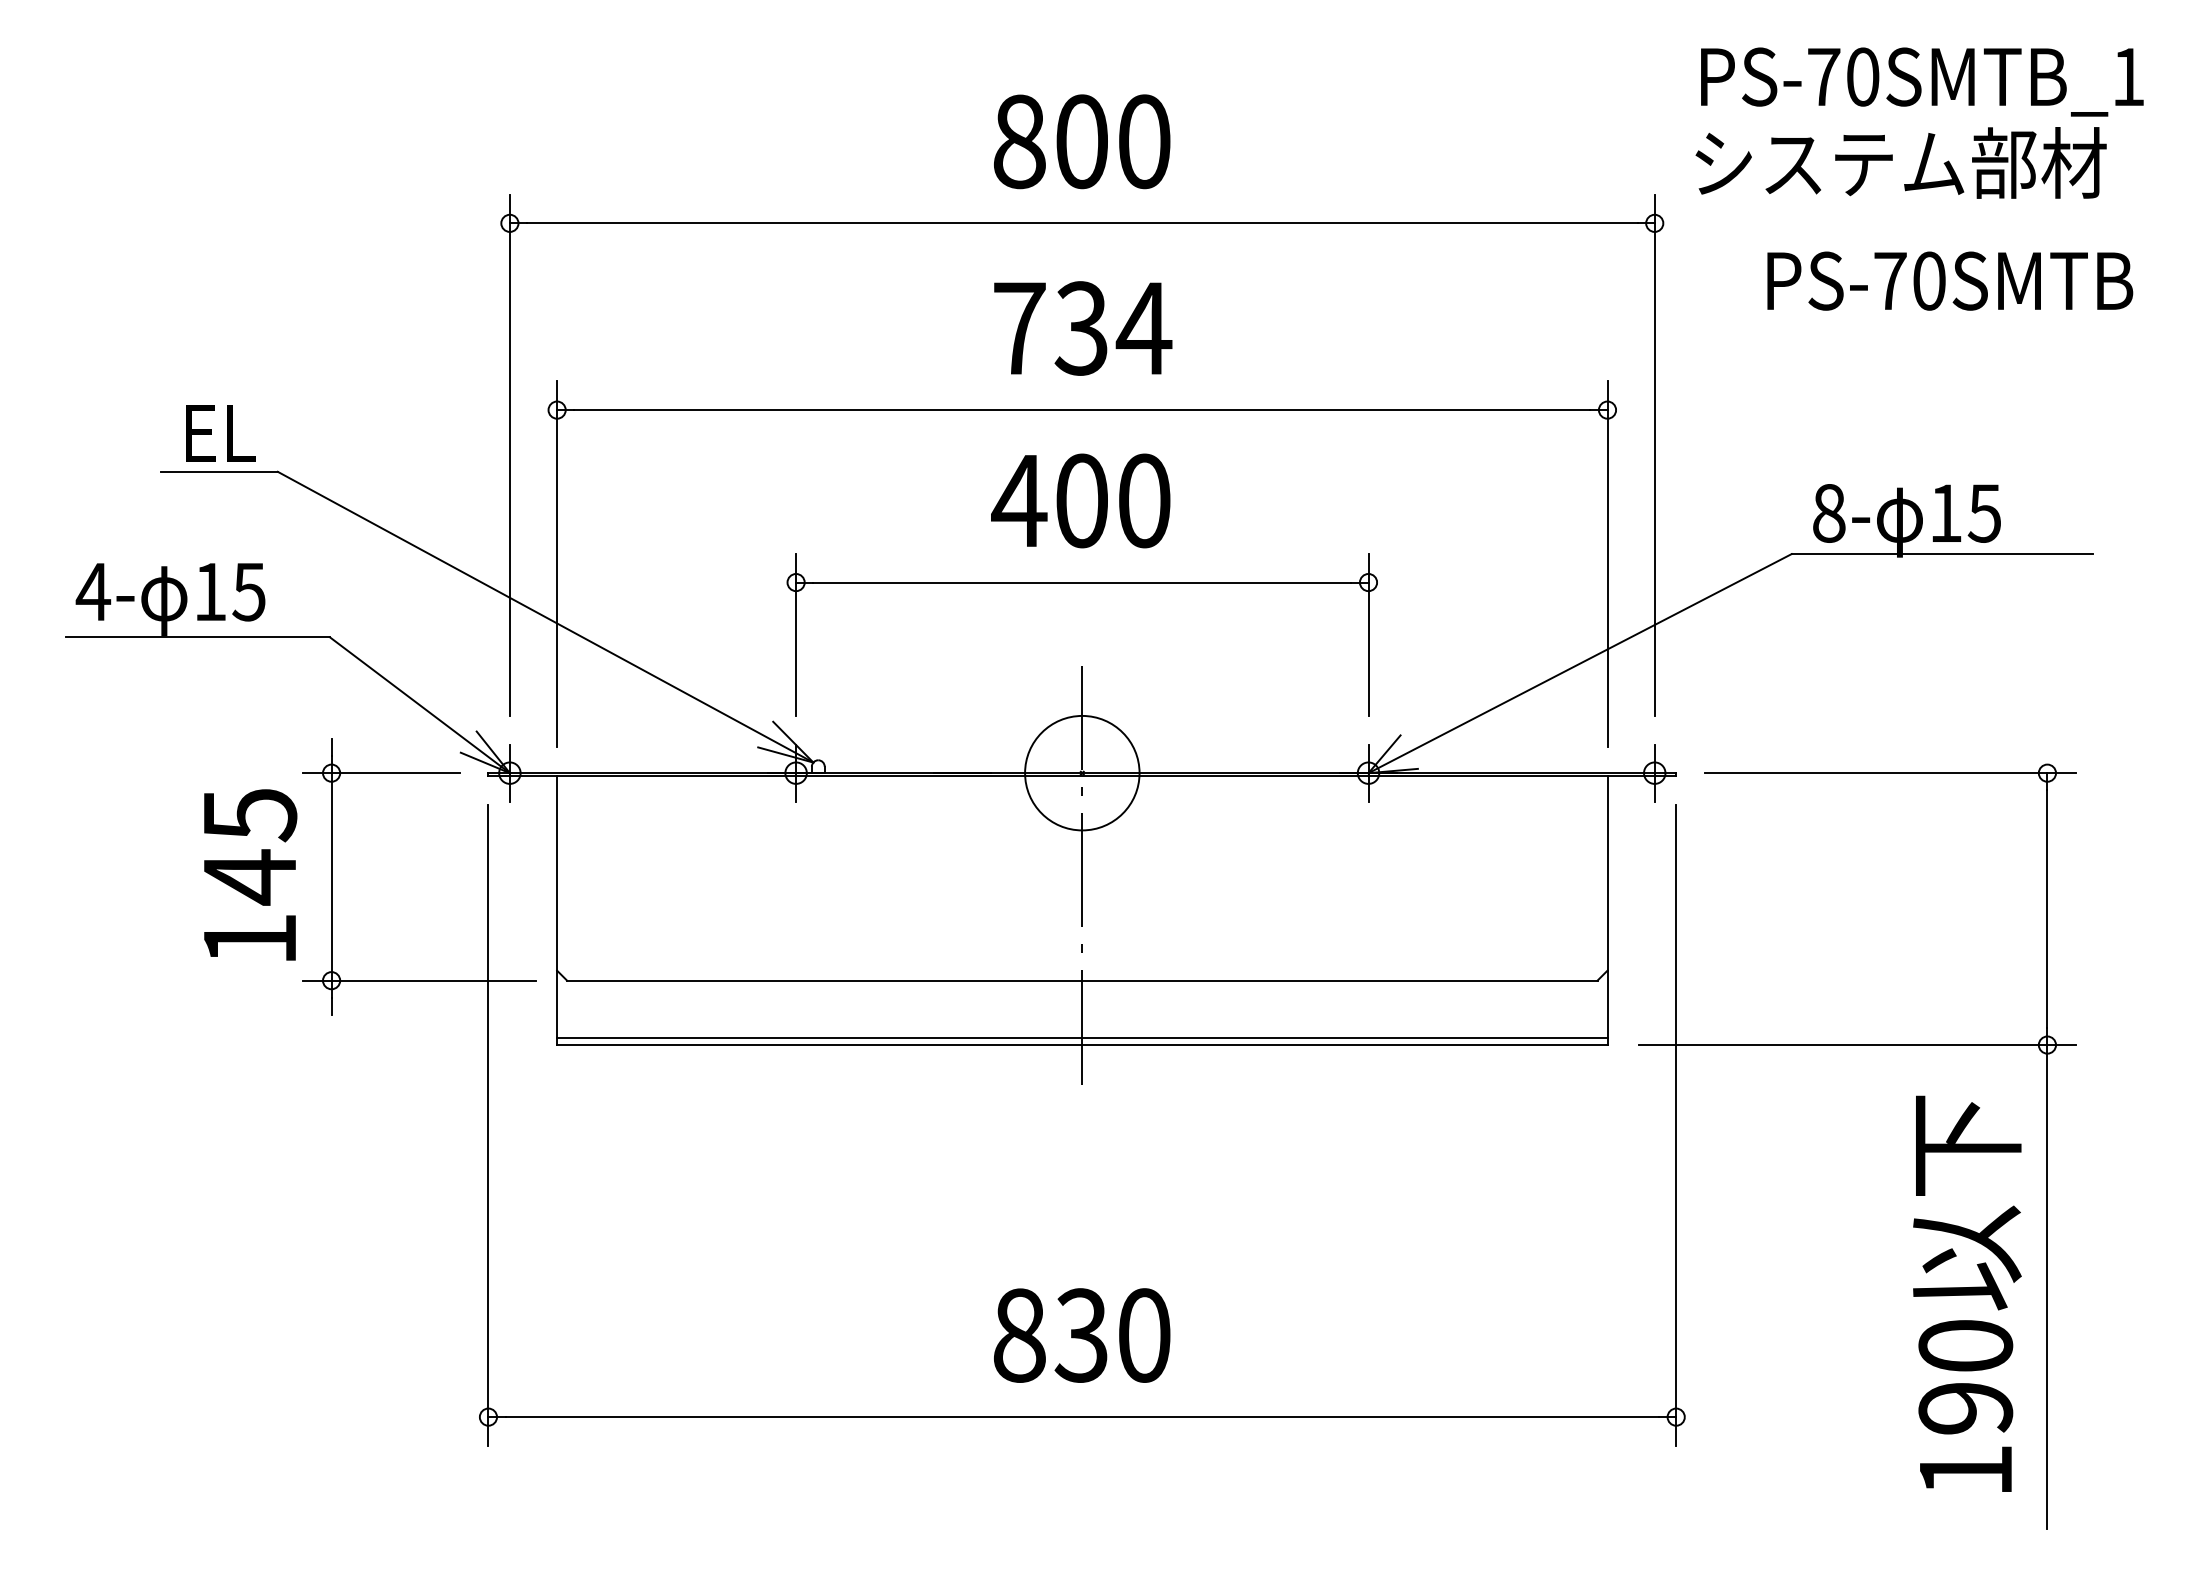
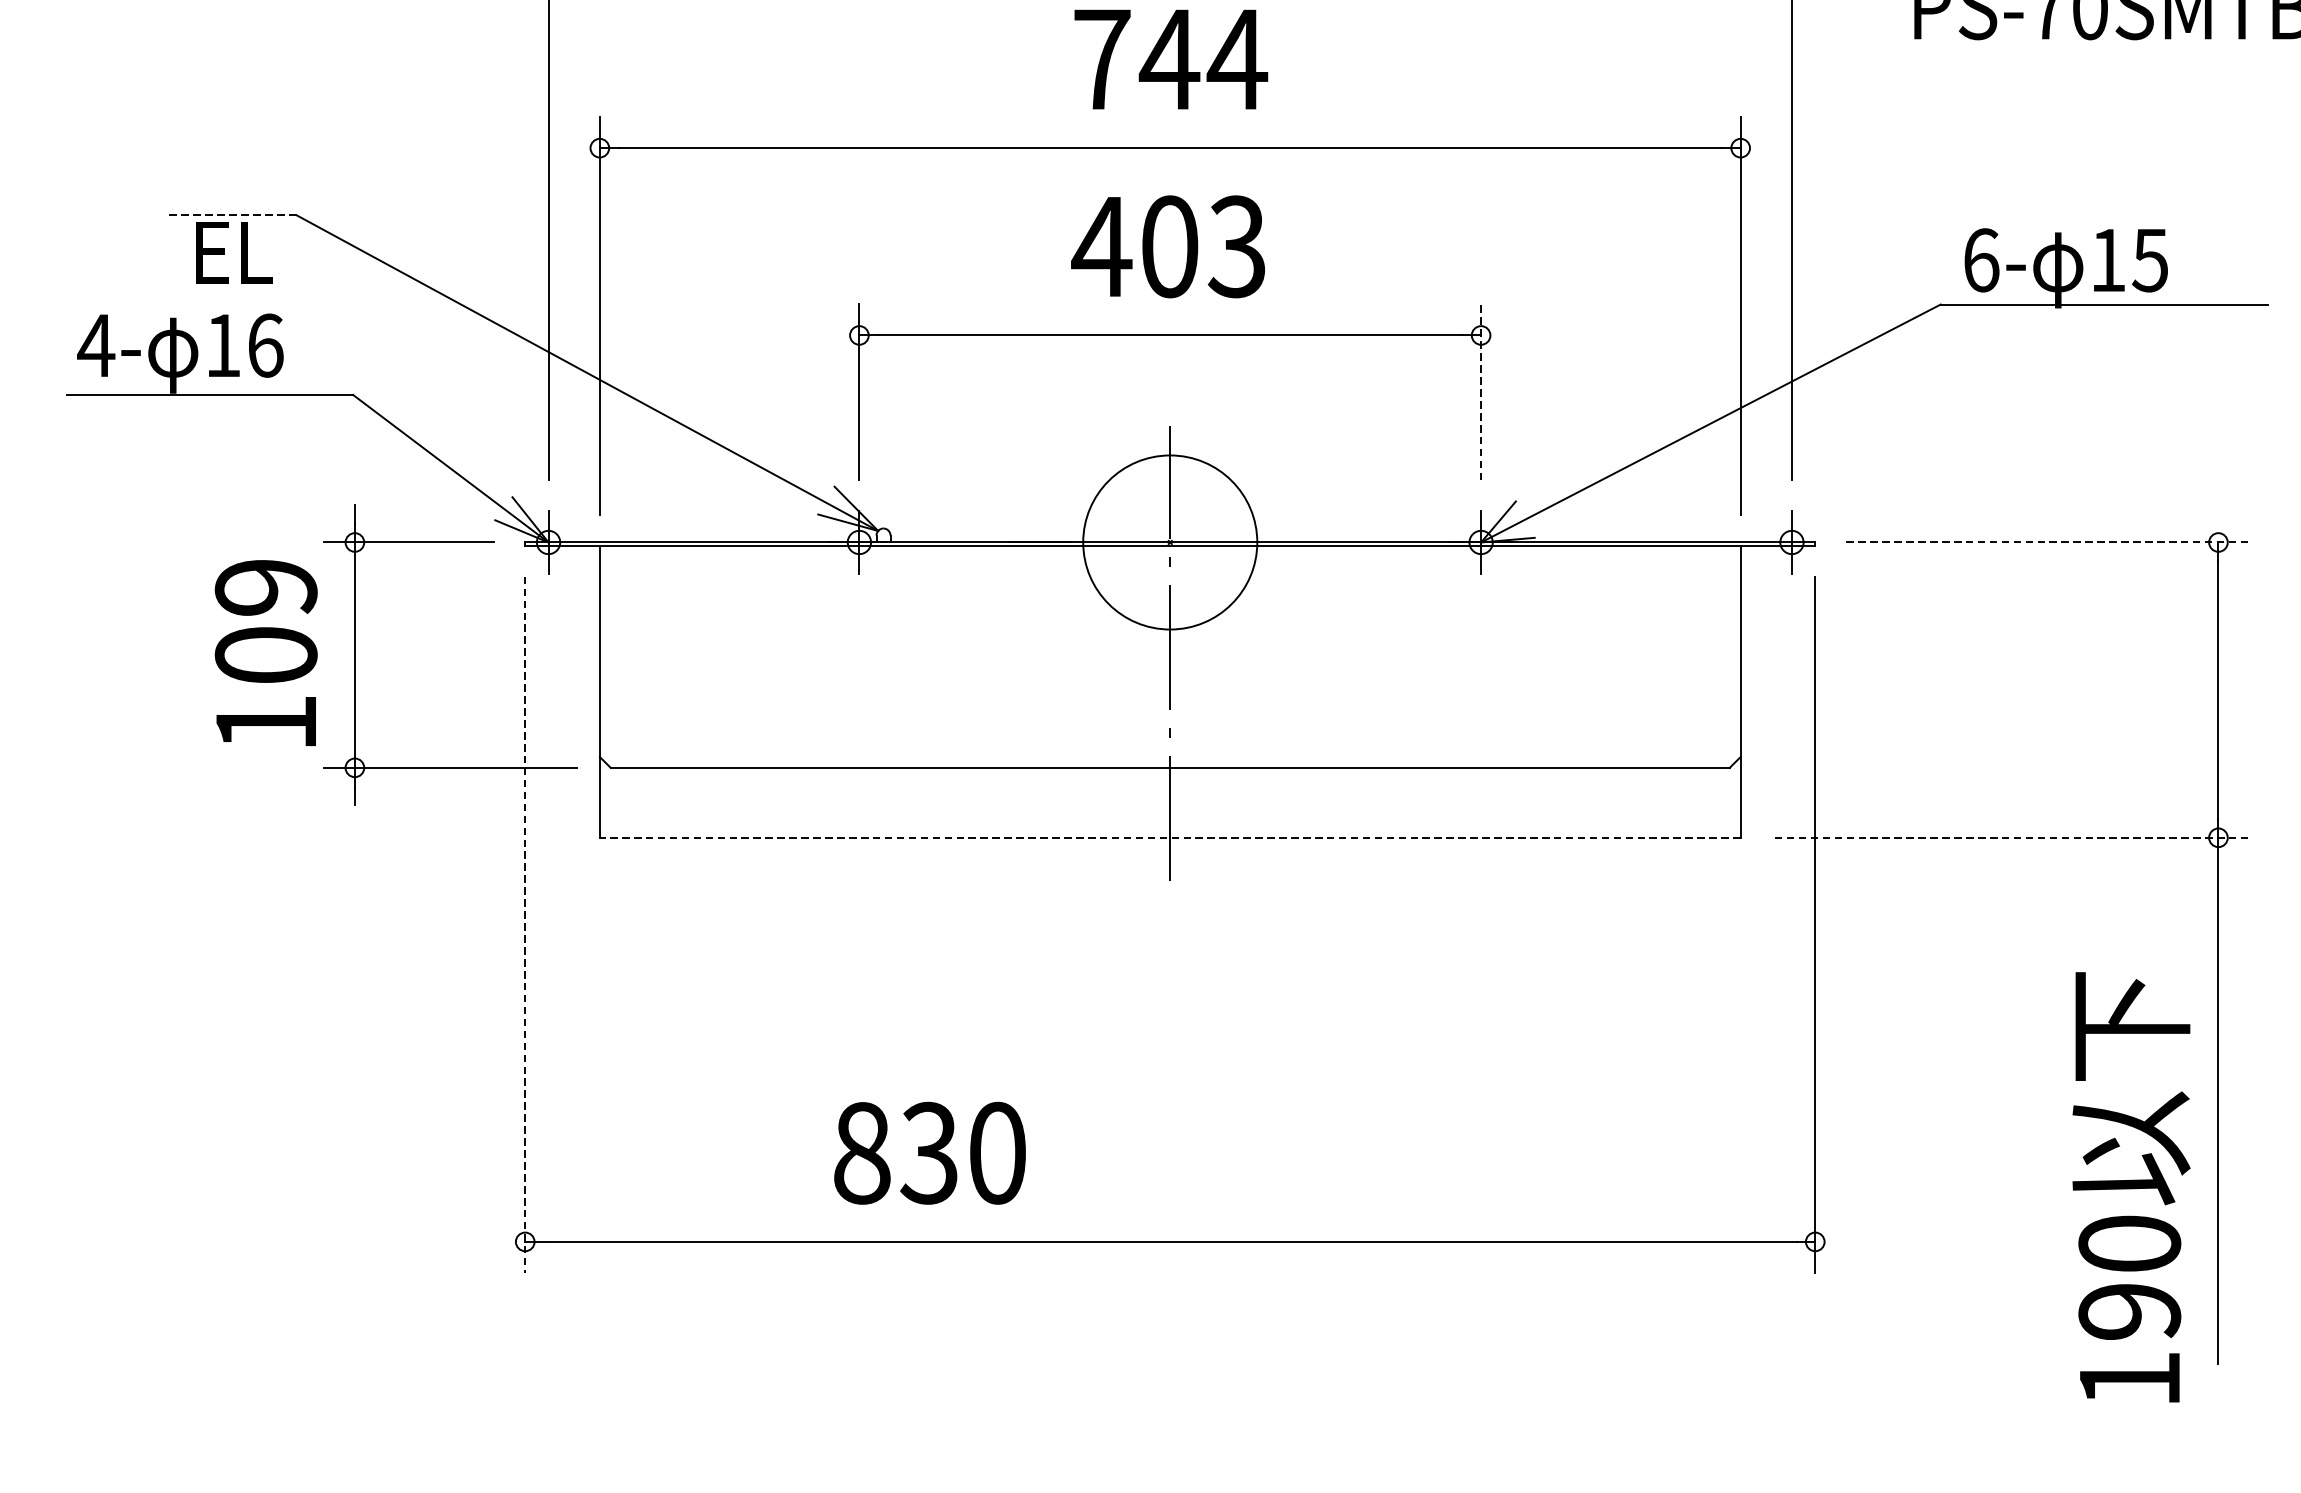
text: (1081, 328) -> (1169, 59), 734 -> 744
text: (220, 433) -> (234, 252), moved
line: (218, 471) -> (232, 214), solid -> dashed
text: (1143, 500) -> (1236, 246), 400 -> 403
text: (1829, 512) -> (1981, 259), 8- -> 6-
text: (248, 591) -> (264, 345), 15 -> 16
line: (1368, 634) -> (1481, 391), solid -> dashed
circle: (1082, 772) -> (1170, 541), size x1.4
line: (1890, 773) -> (2048, 542), solid -> dashed
text: (249, 847) -> (265, 623), 145 -> 109
line: (1082, 1037) -> (1170, 829), removed
line: (1081, 1045) -> (1169, 838), solid -> dashed
line: (1857, 1045) -> (2012, 838), solid -> dashed
line: (488, 1125) -> (525, 925), solid -> dashed
text: (1967, 1293) -> (2131, 1186), moved
text: (1082, 1335) -> (930, 1153), moved

